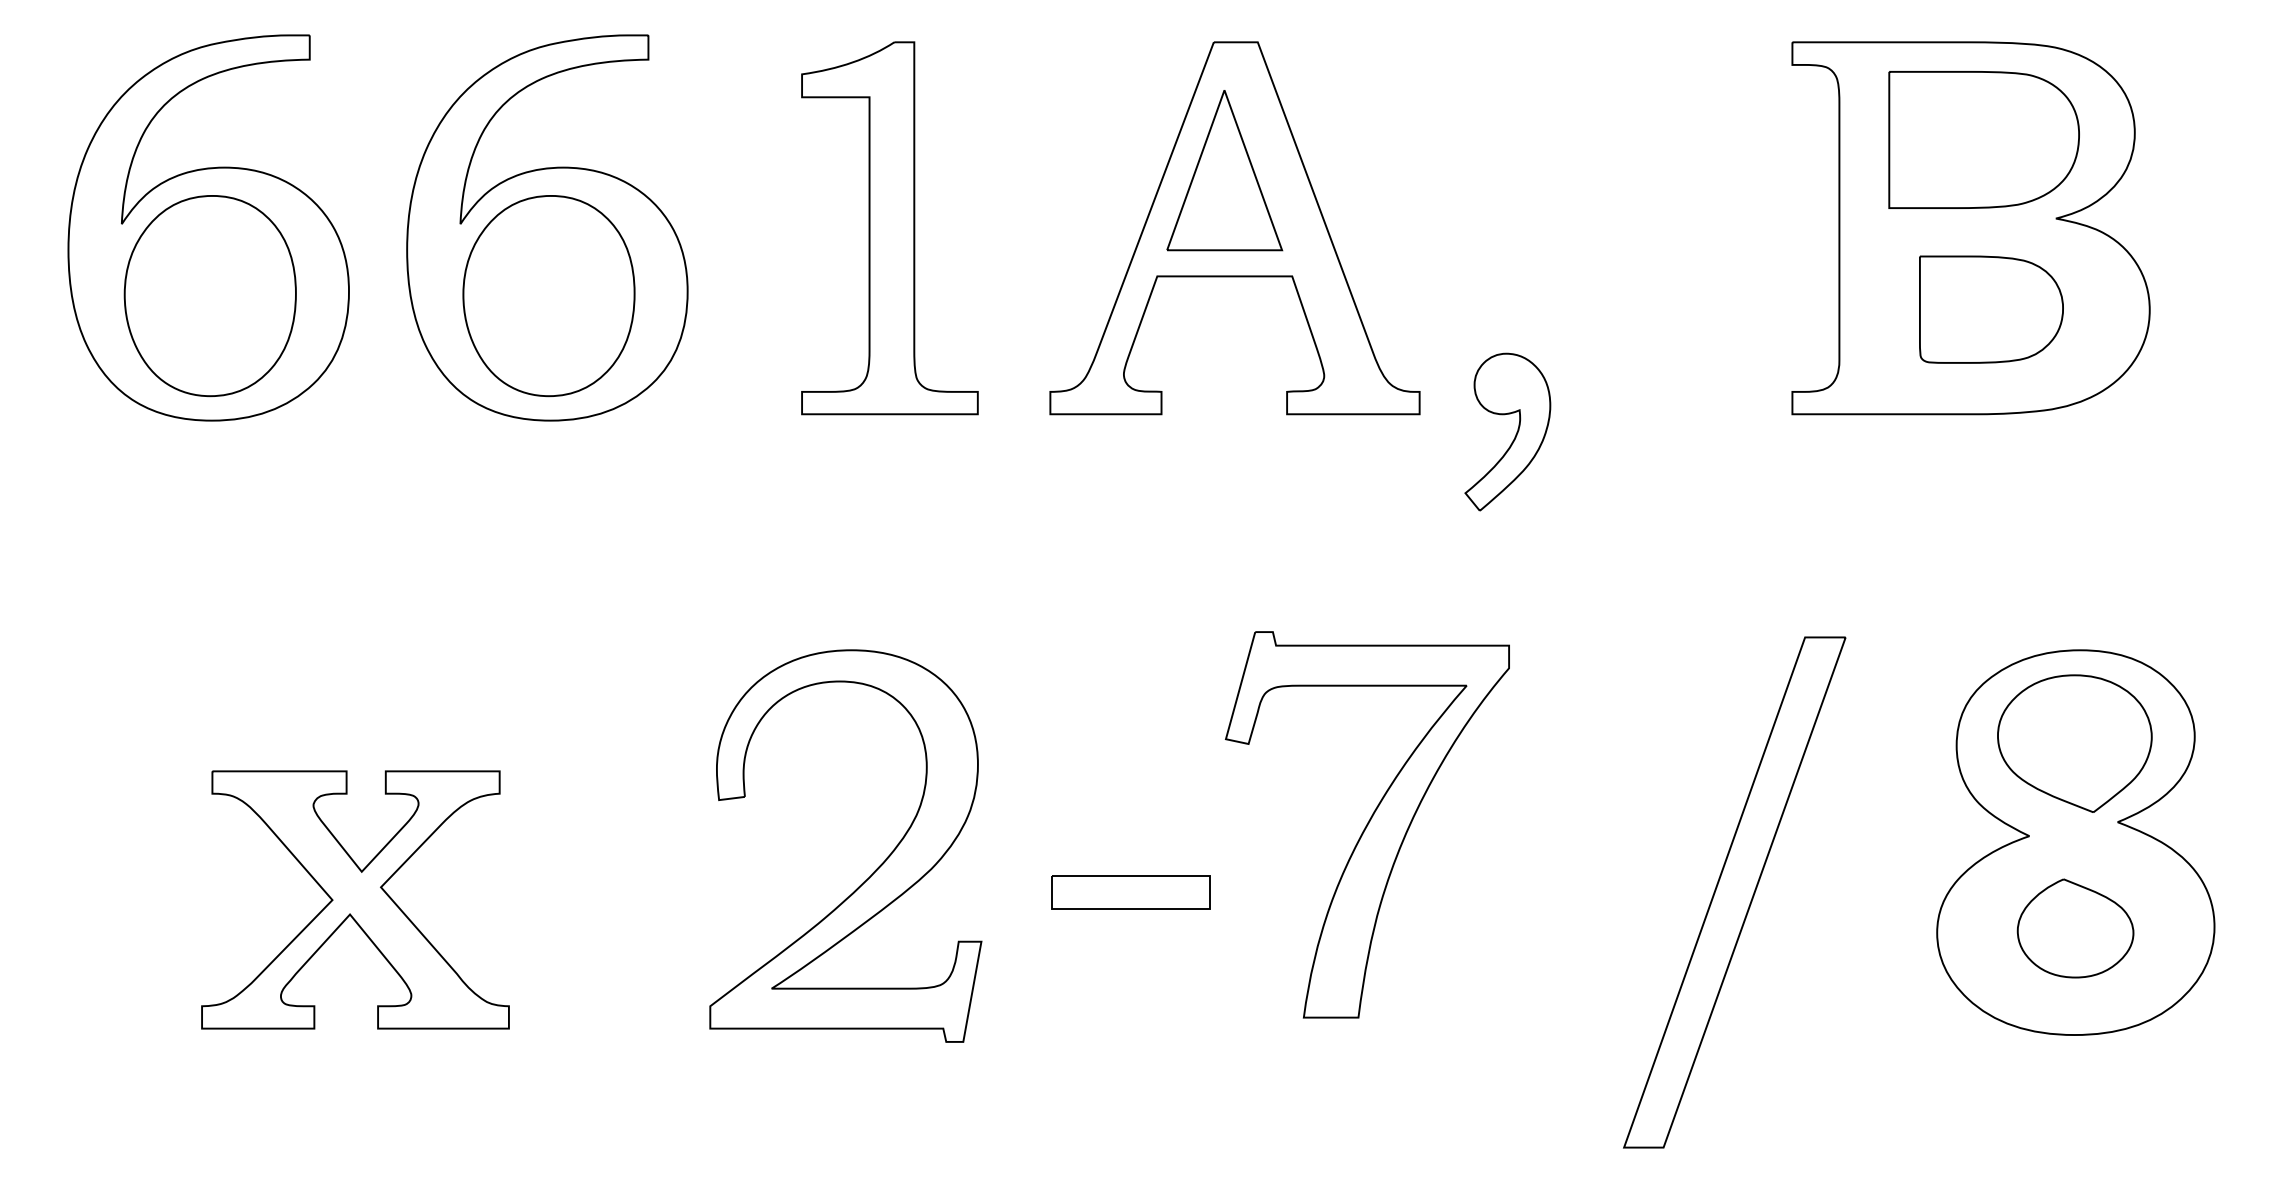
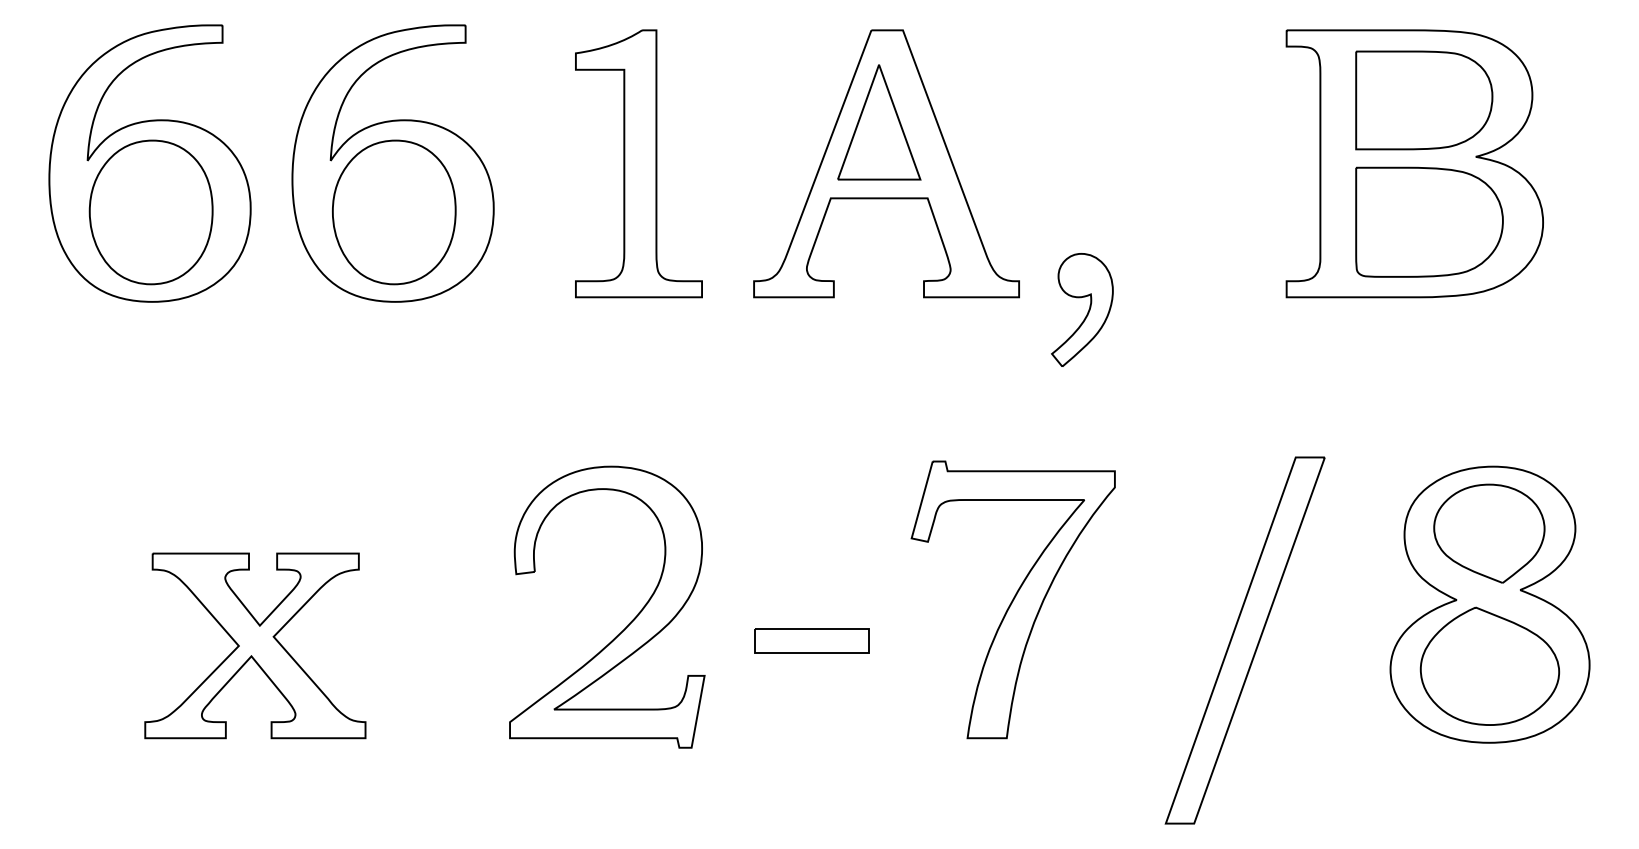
part: (1991, 309) -> (1429, 222), size x1.43
part: (1366, 824) -> (1012, 599), moved
part: (2075, 928) -> (1489, 666), size x1.67

